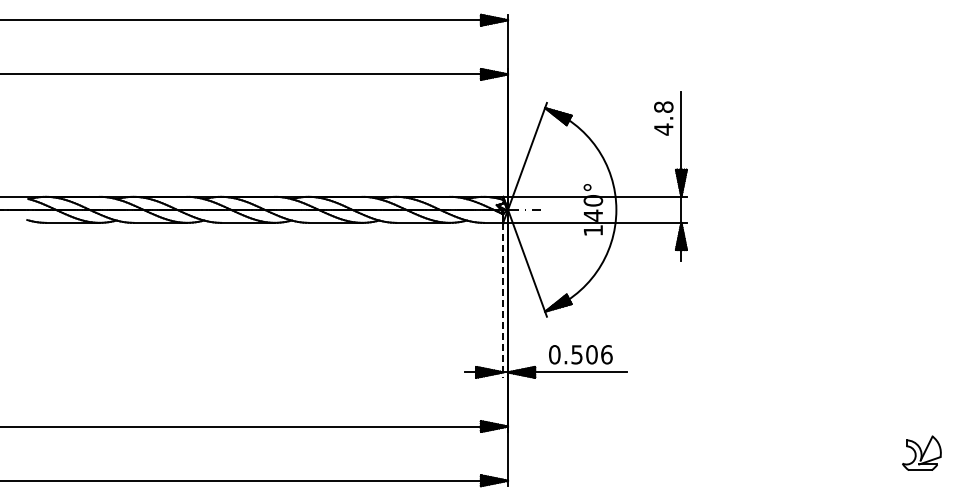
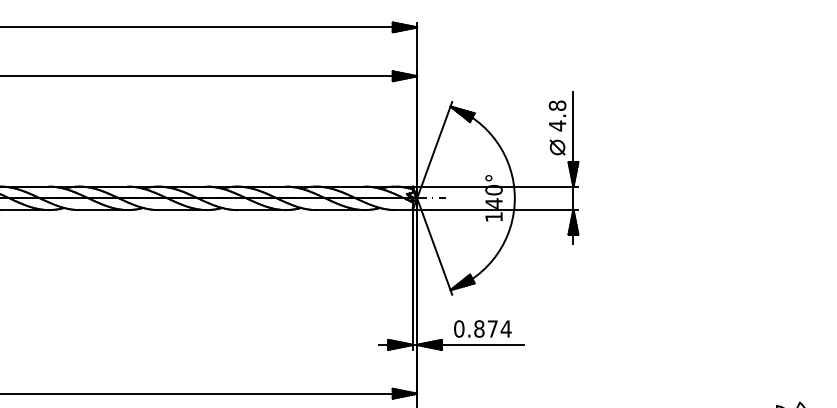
part: (663, 153) -> (557, 147), added
line: (503, 300) -> (413, 280), dashed -> solid
text: (591, 354) -> (492, 328), 0.506 -> 0.874

